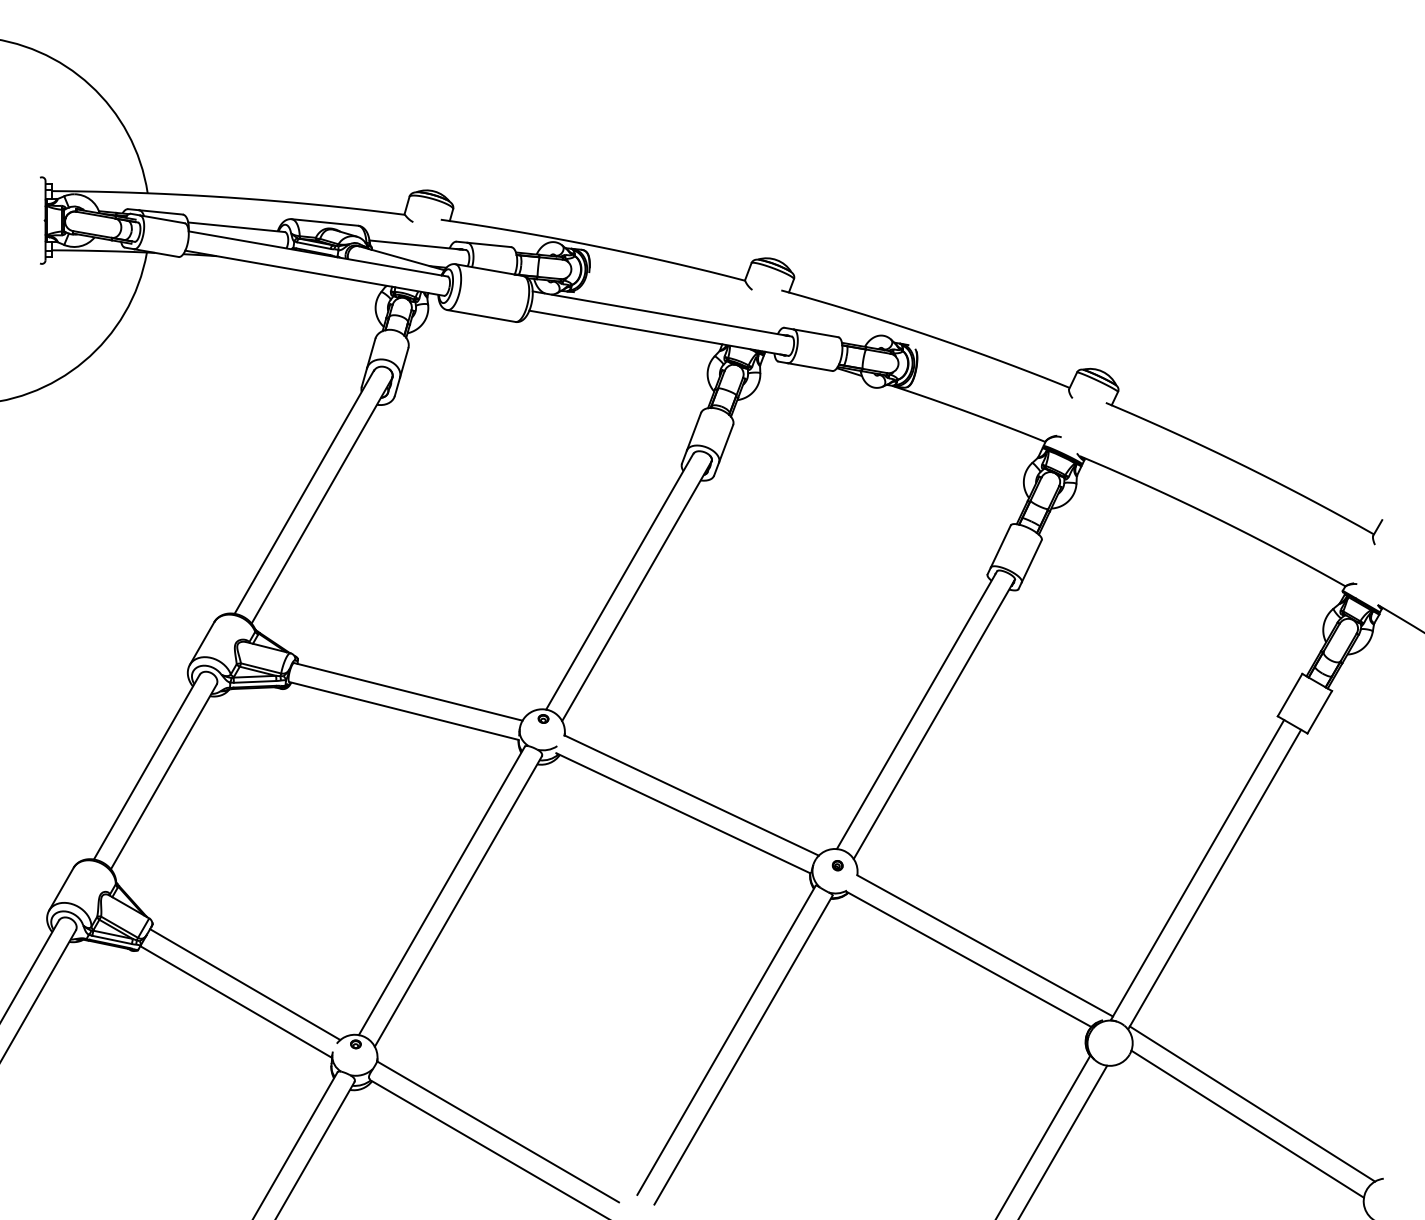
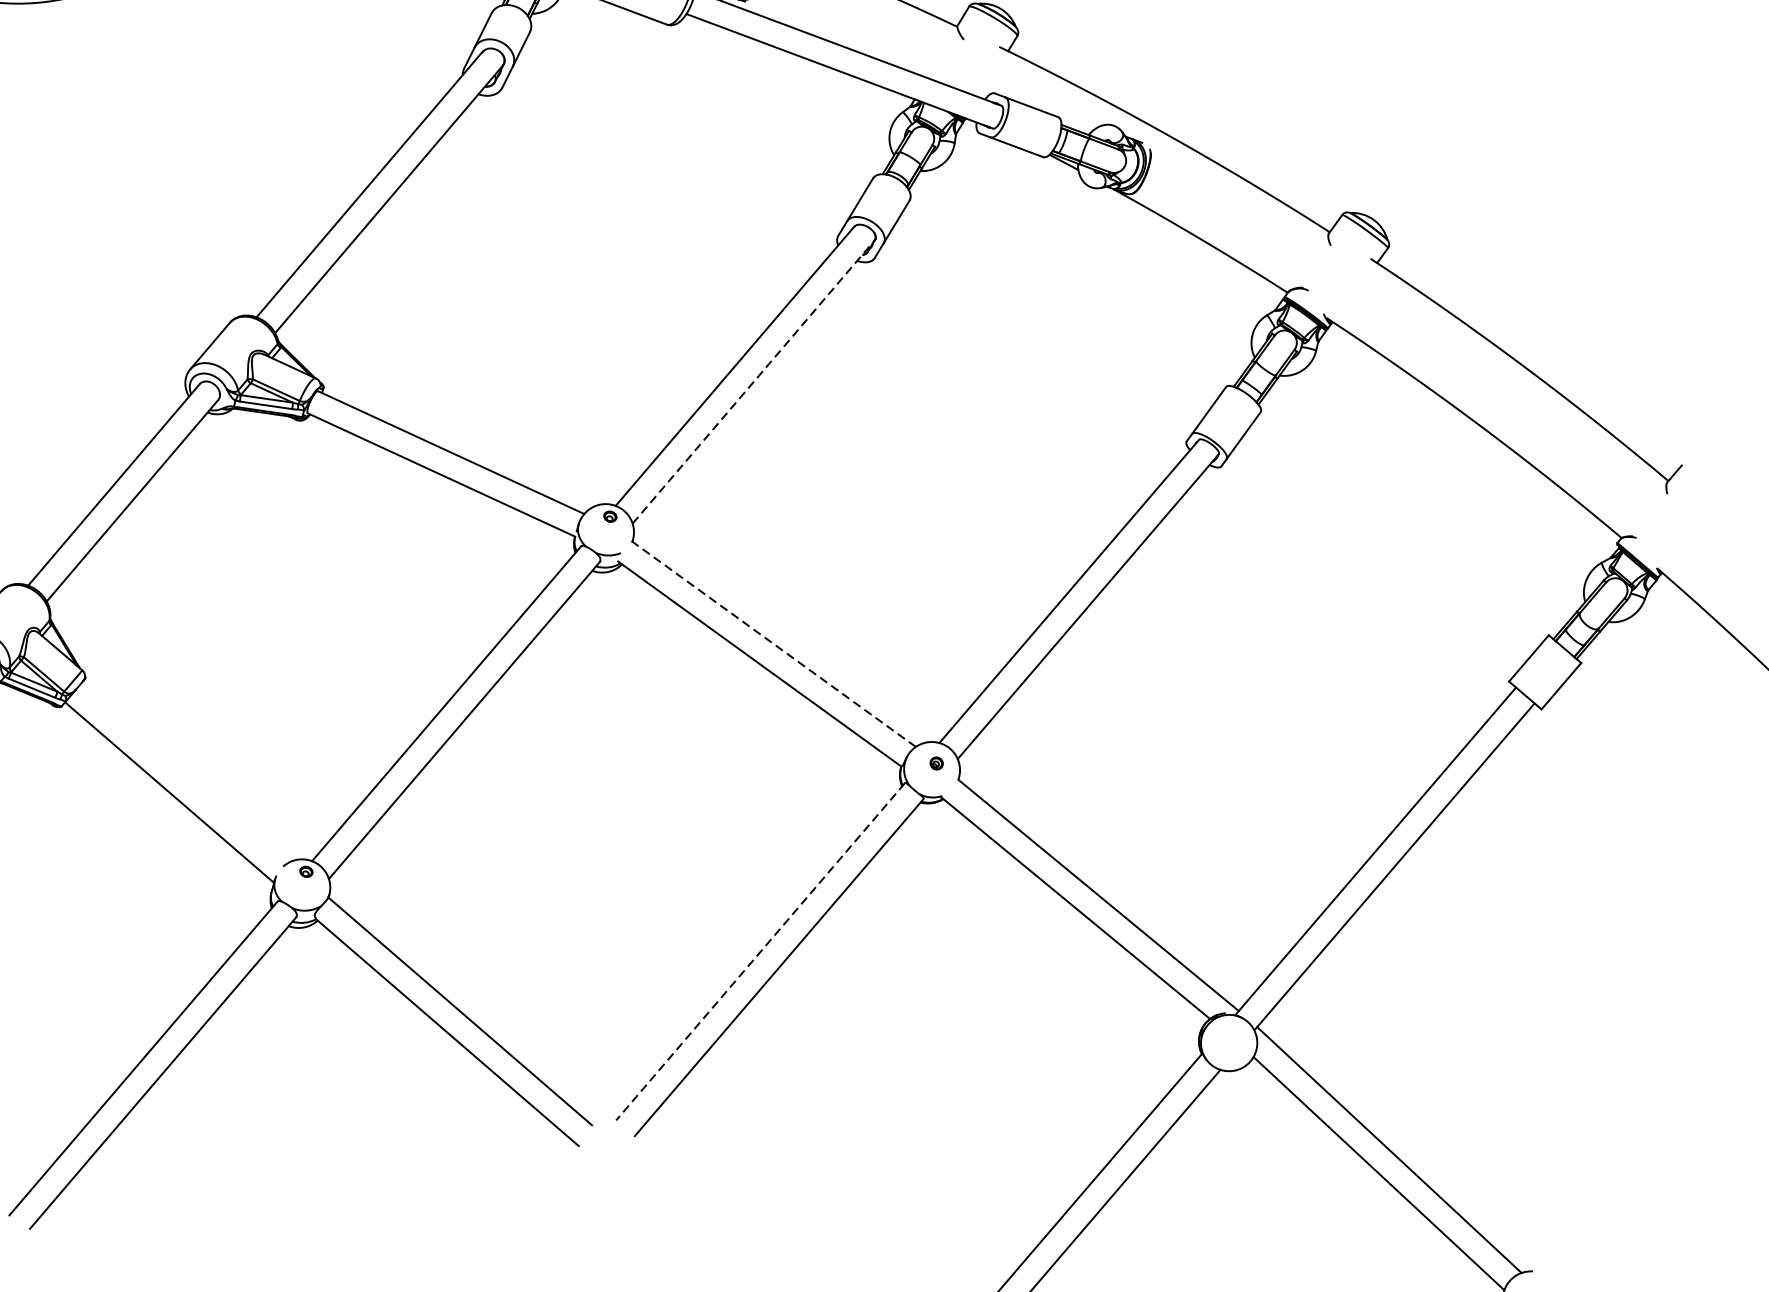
line: (636, 591) -> (753, 382), solid -> dashed
line: (691, 795) -> (773, 644), solid -> dashed
line: (245, 984) -> (184, 773), removed
line: (726, 1040) -> (760, 951), solid -> dashed

